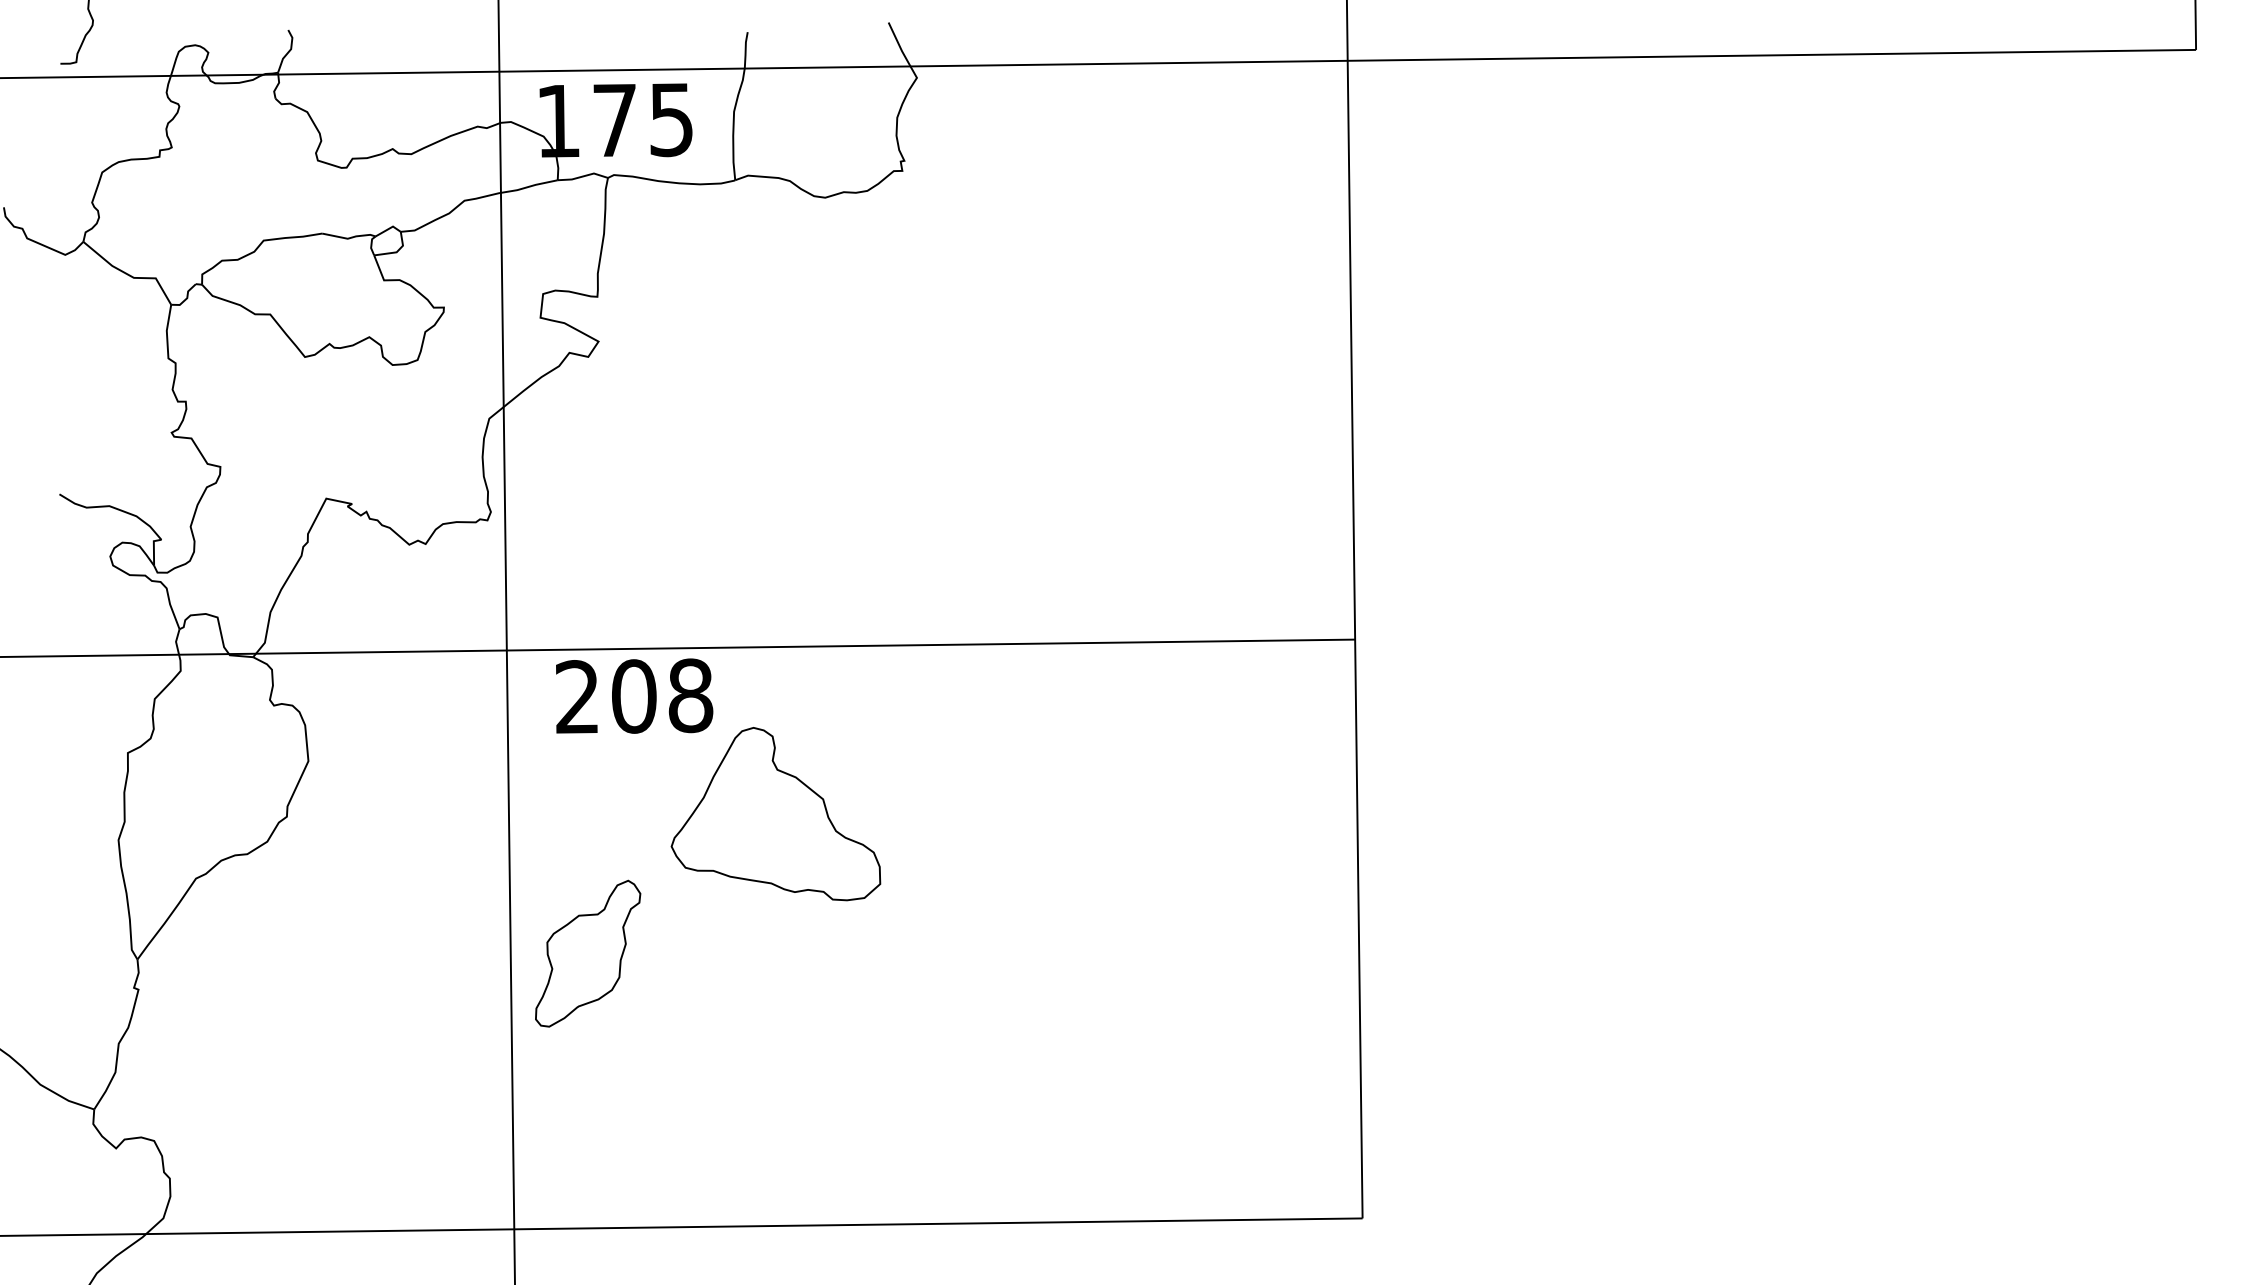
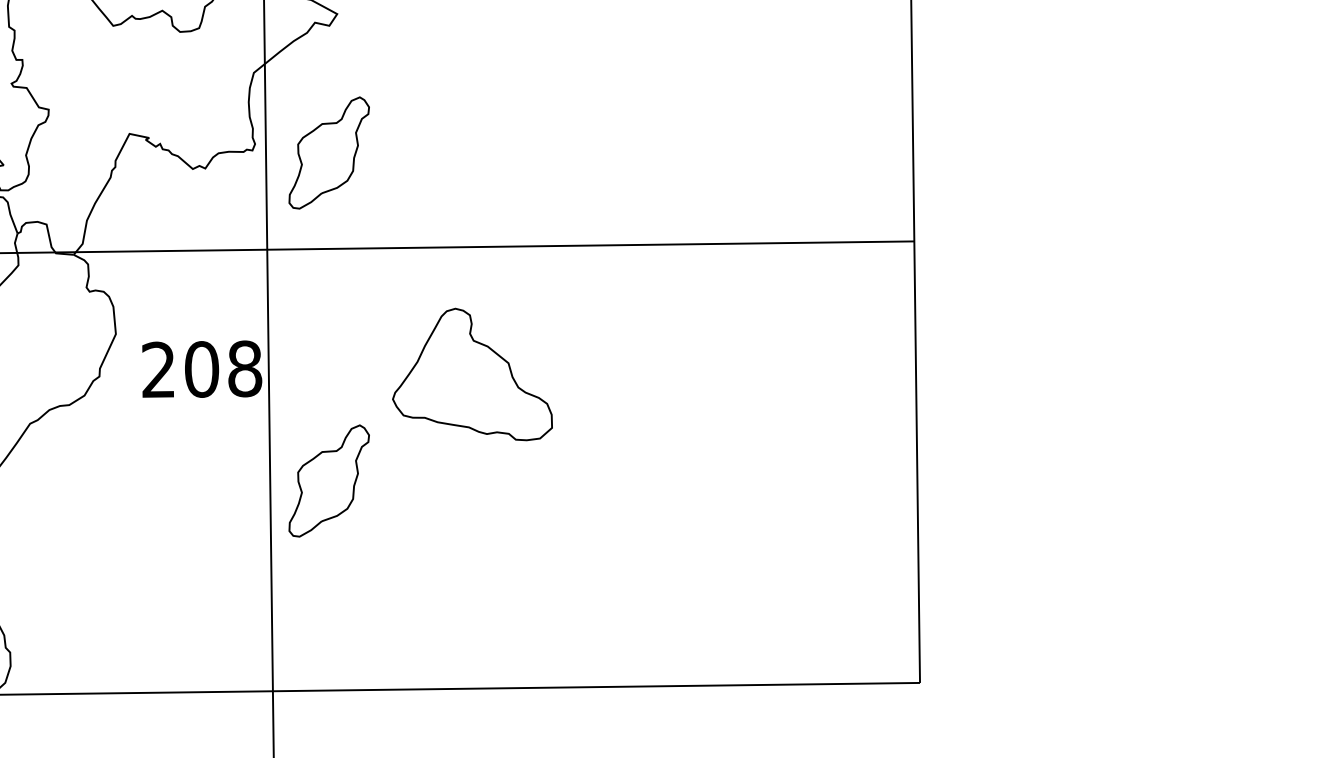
part: (588, 523) -> (329, 152), added
text: (634, 695) -> (202, 368), moved

